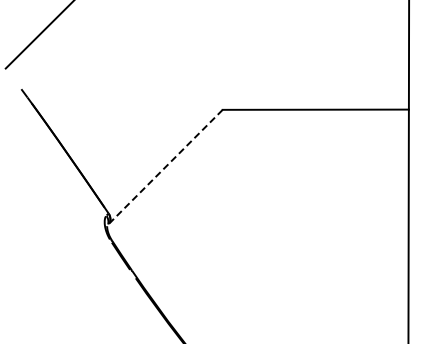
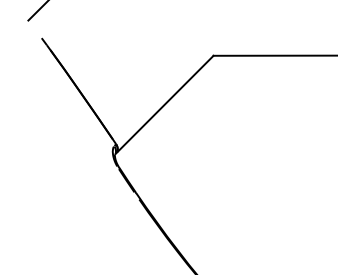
line: (164, 167) -> (163, 105), dashed -> solid

